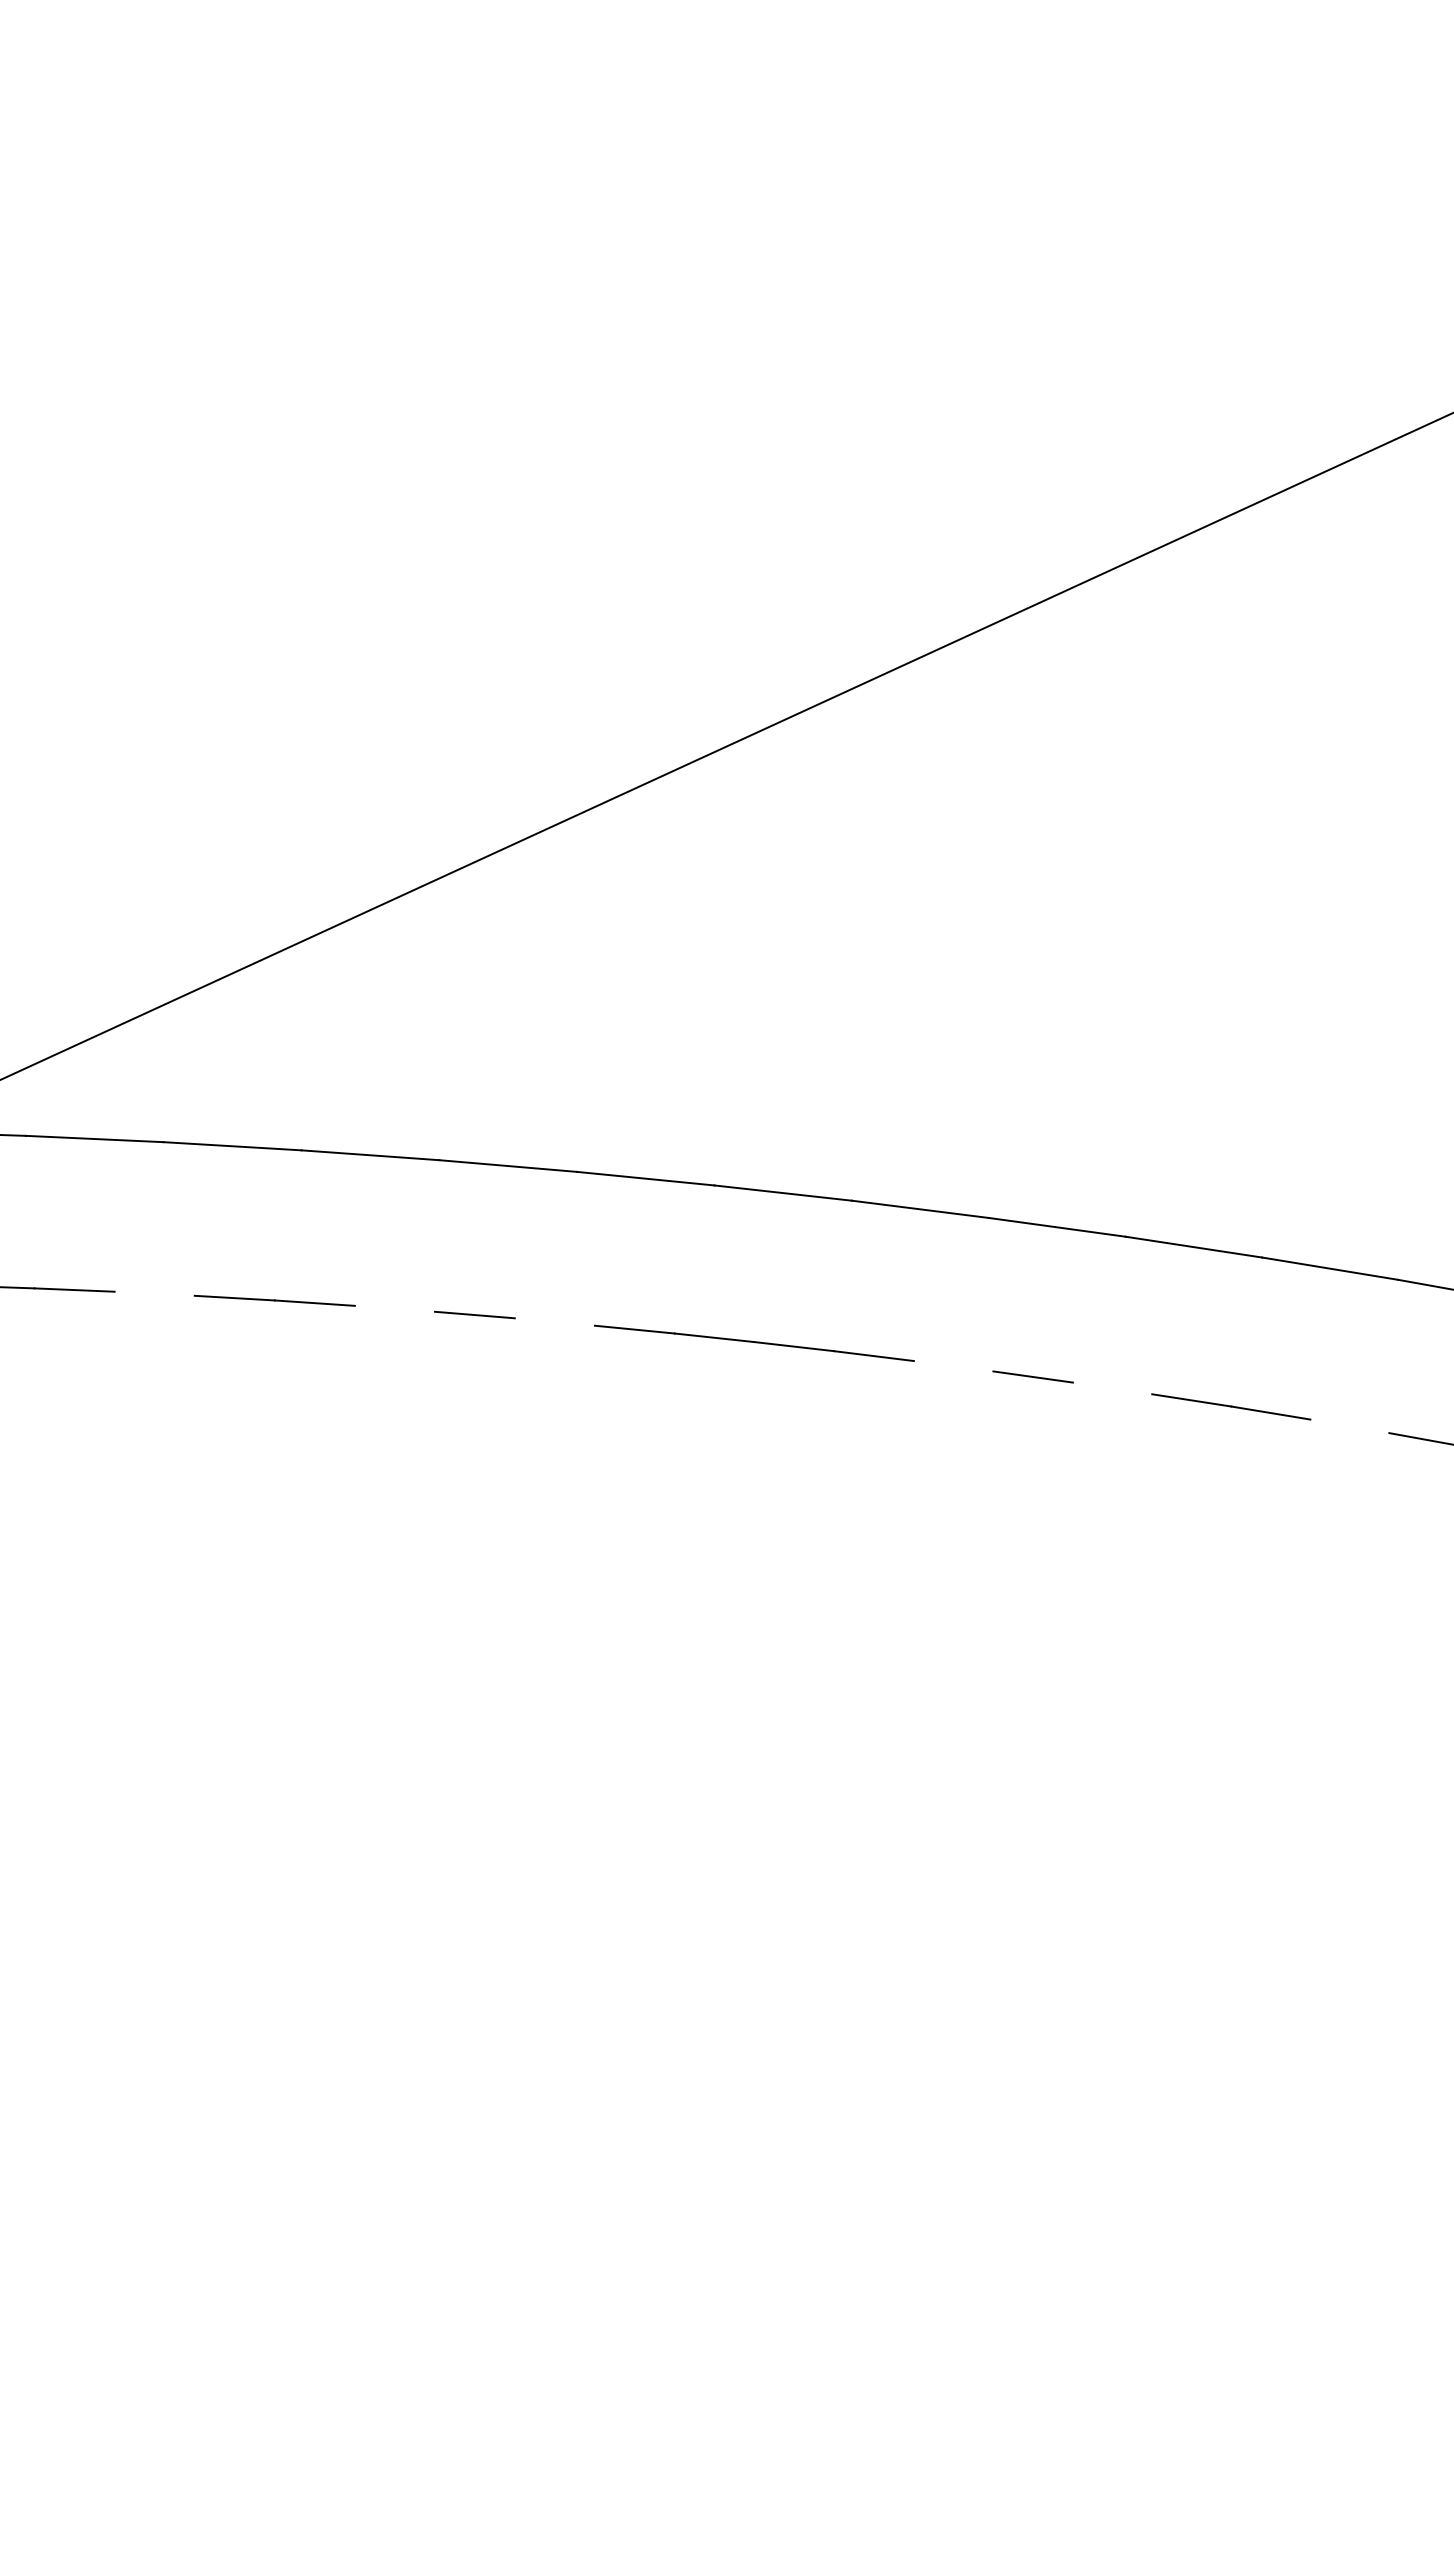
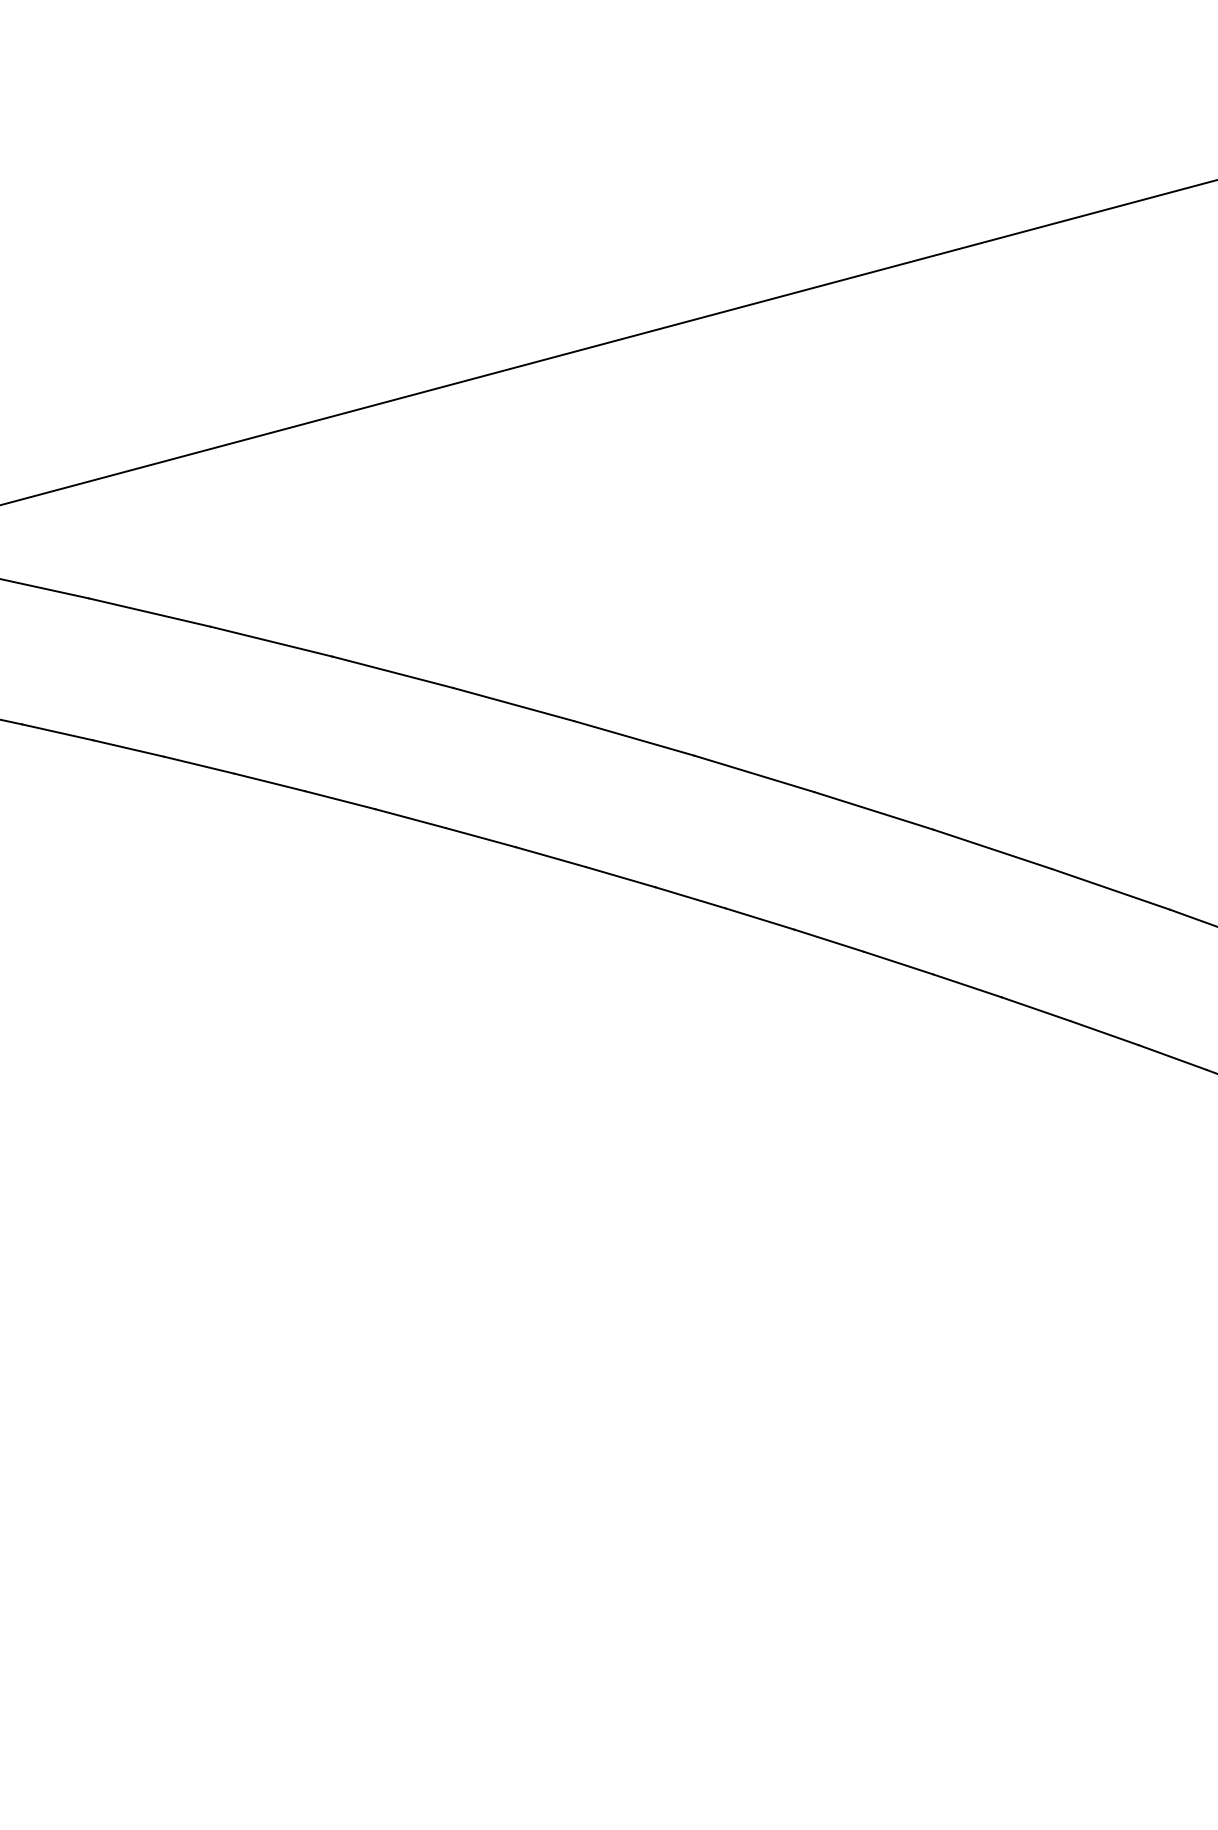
line: (154, 1293) -> (57, 732), added
line: (394, 1308) -> (269, 782), added
line: (554, 1321) -> (410, 818), added
line: (953, 1366) -> (759, 919), added
line: (1112, 1388) -> (898, 963), added
line: (1349, 1426) -> (1104, 1033), added

